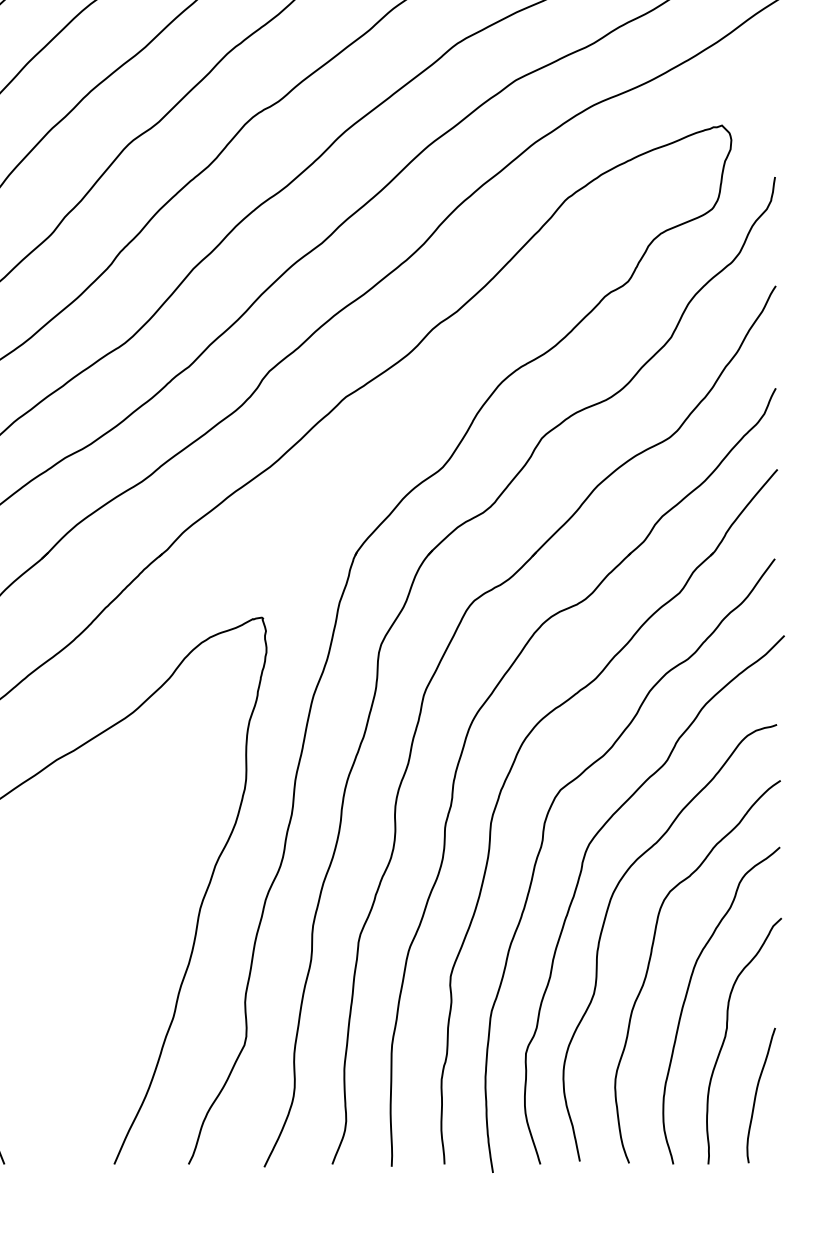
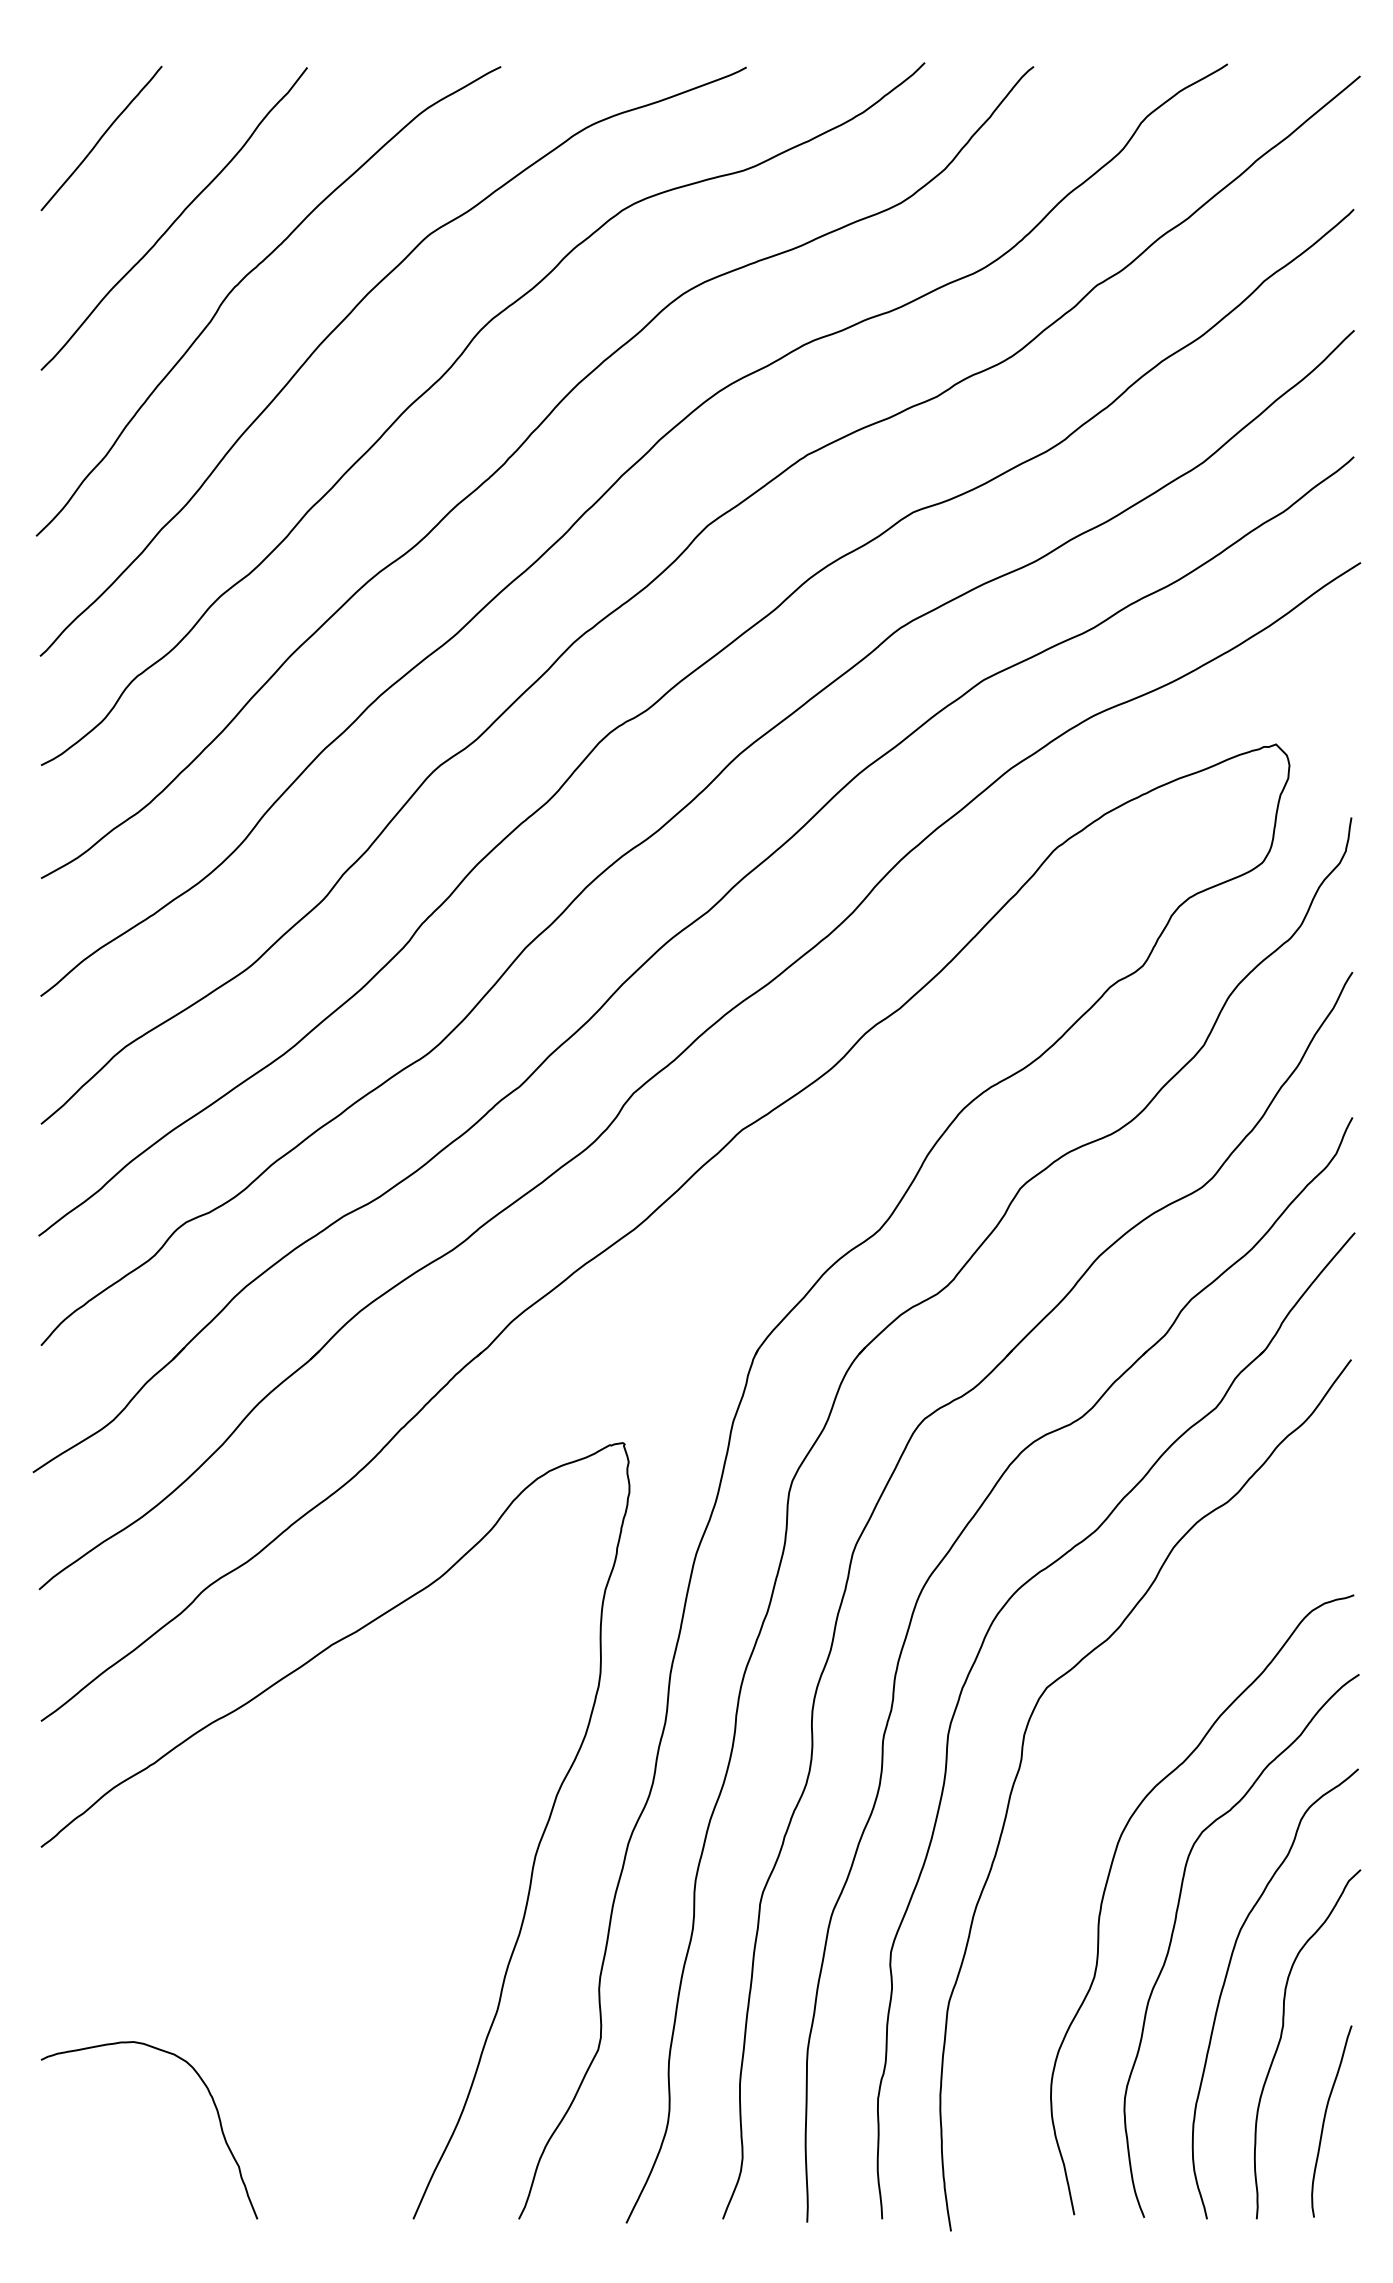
curve: (579, 880) -> (1073, 1816), removed

